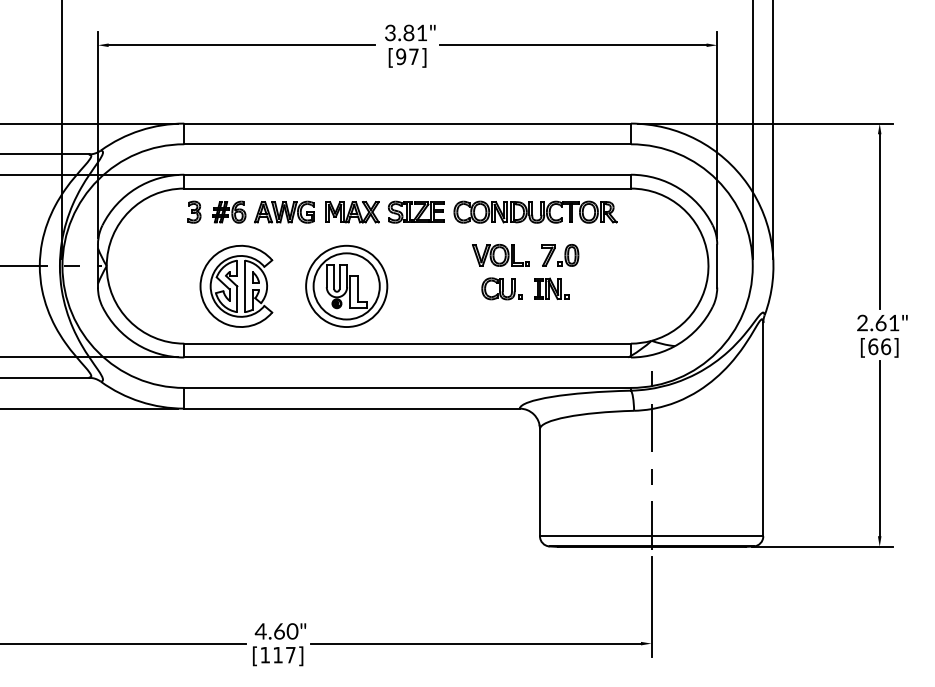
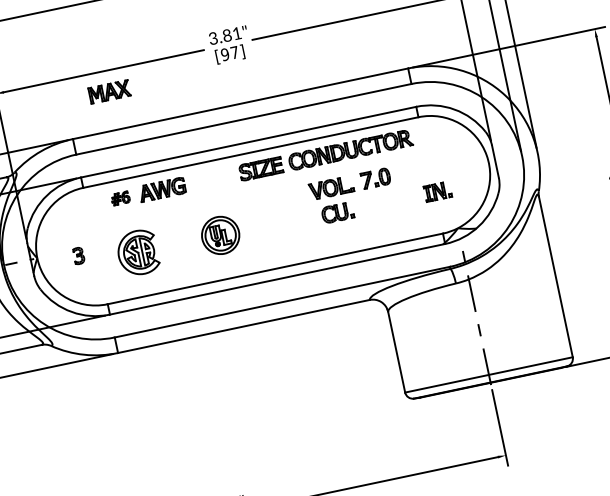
part: (194, 211) -> (78, 255), moved
part: (229, 211) -> (120, 197), size x0.7
part: (352, 212) -> (109, 92), moved
part: (236, 285) -> (137, 252), size x0.7
part: (346, 285) -> (220, 234), size x0.6
part: (551, 288) -> (437, 191), moved

